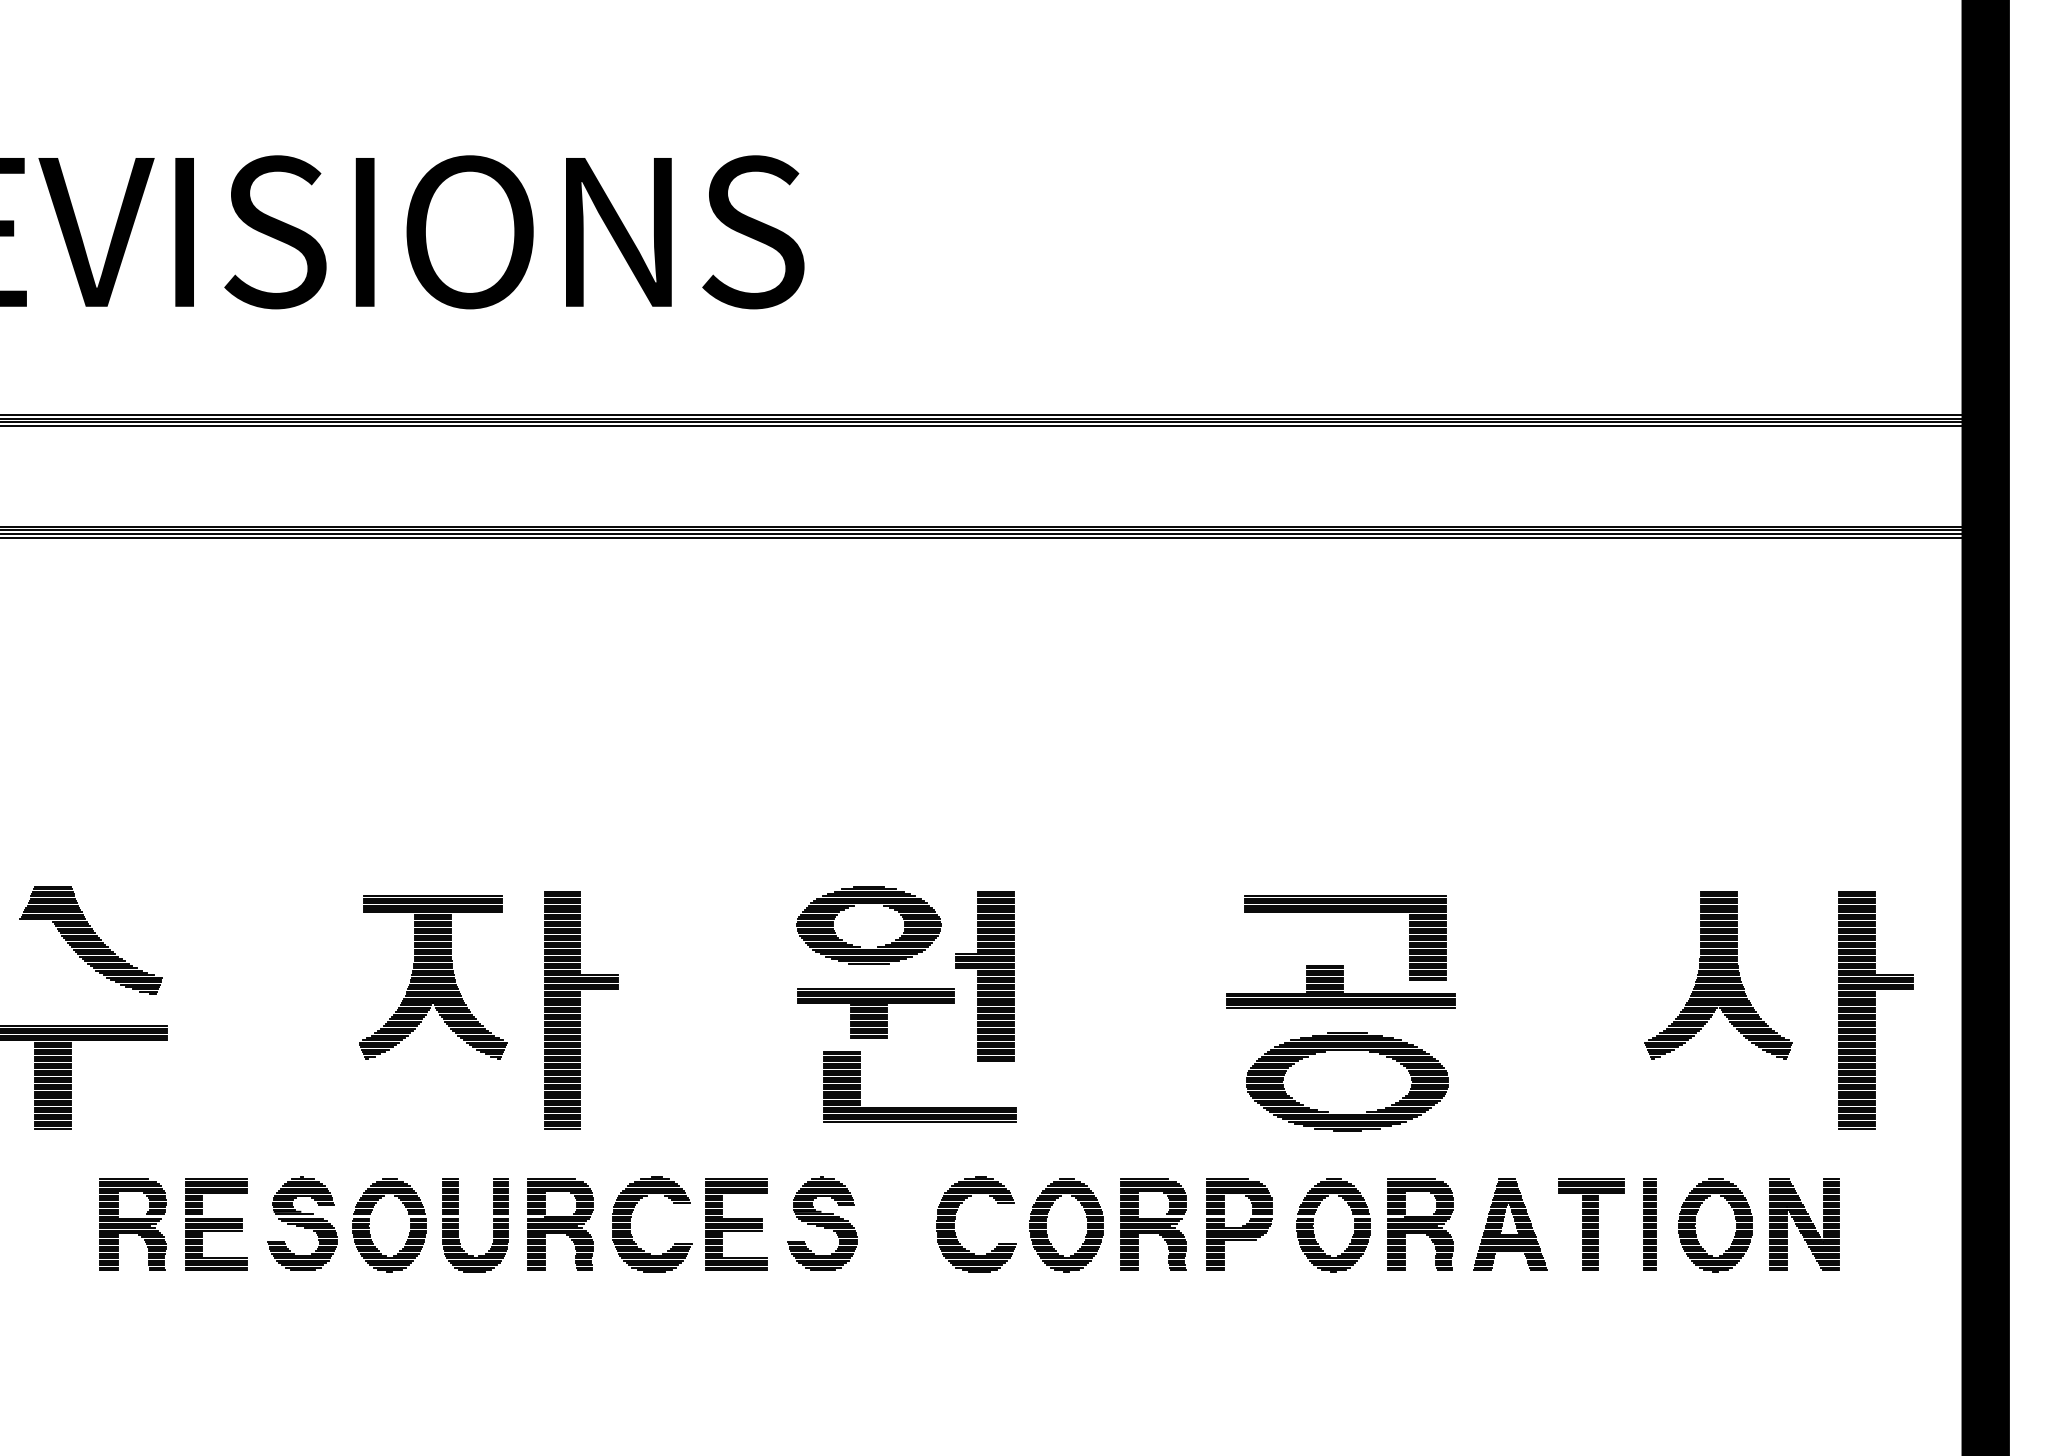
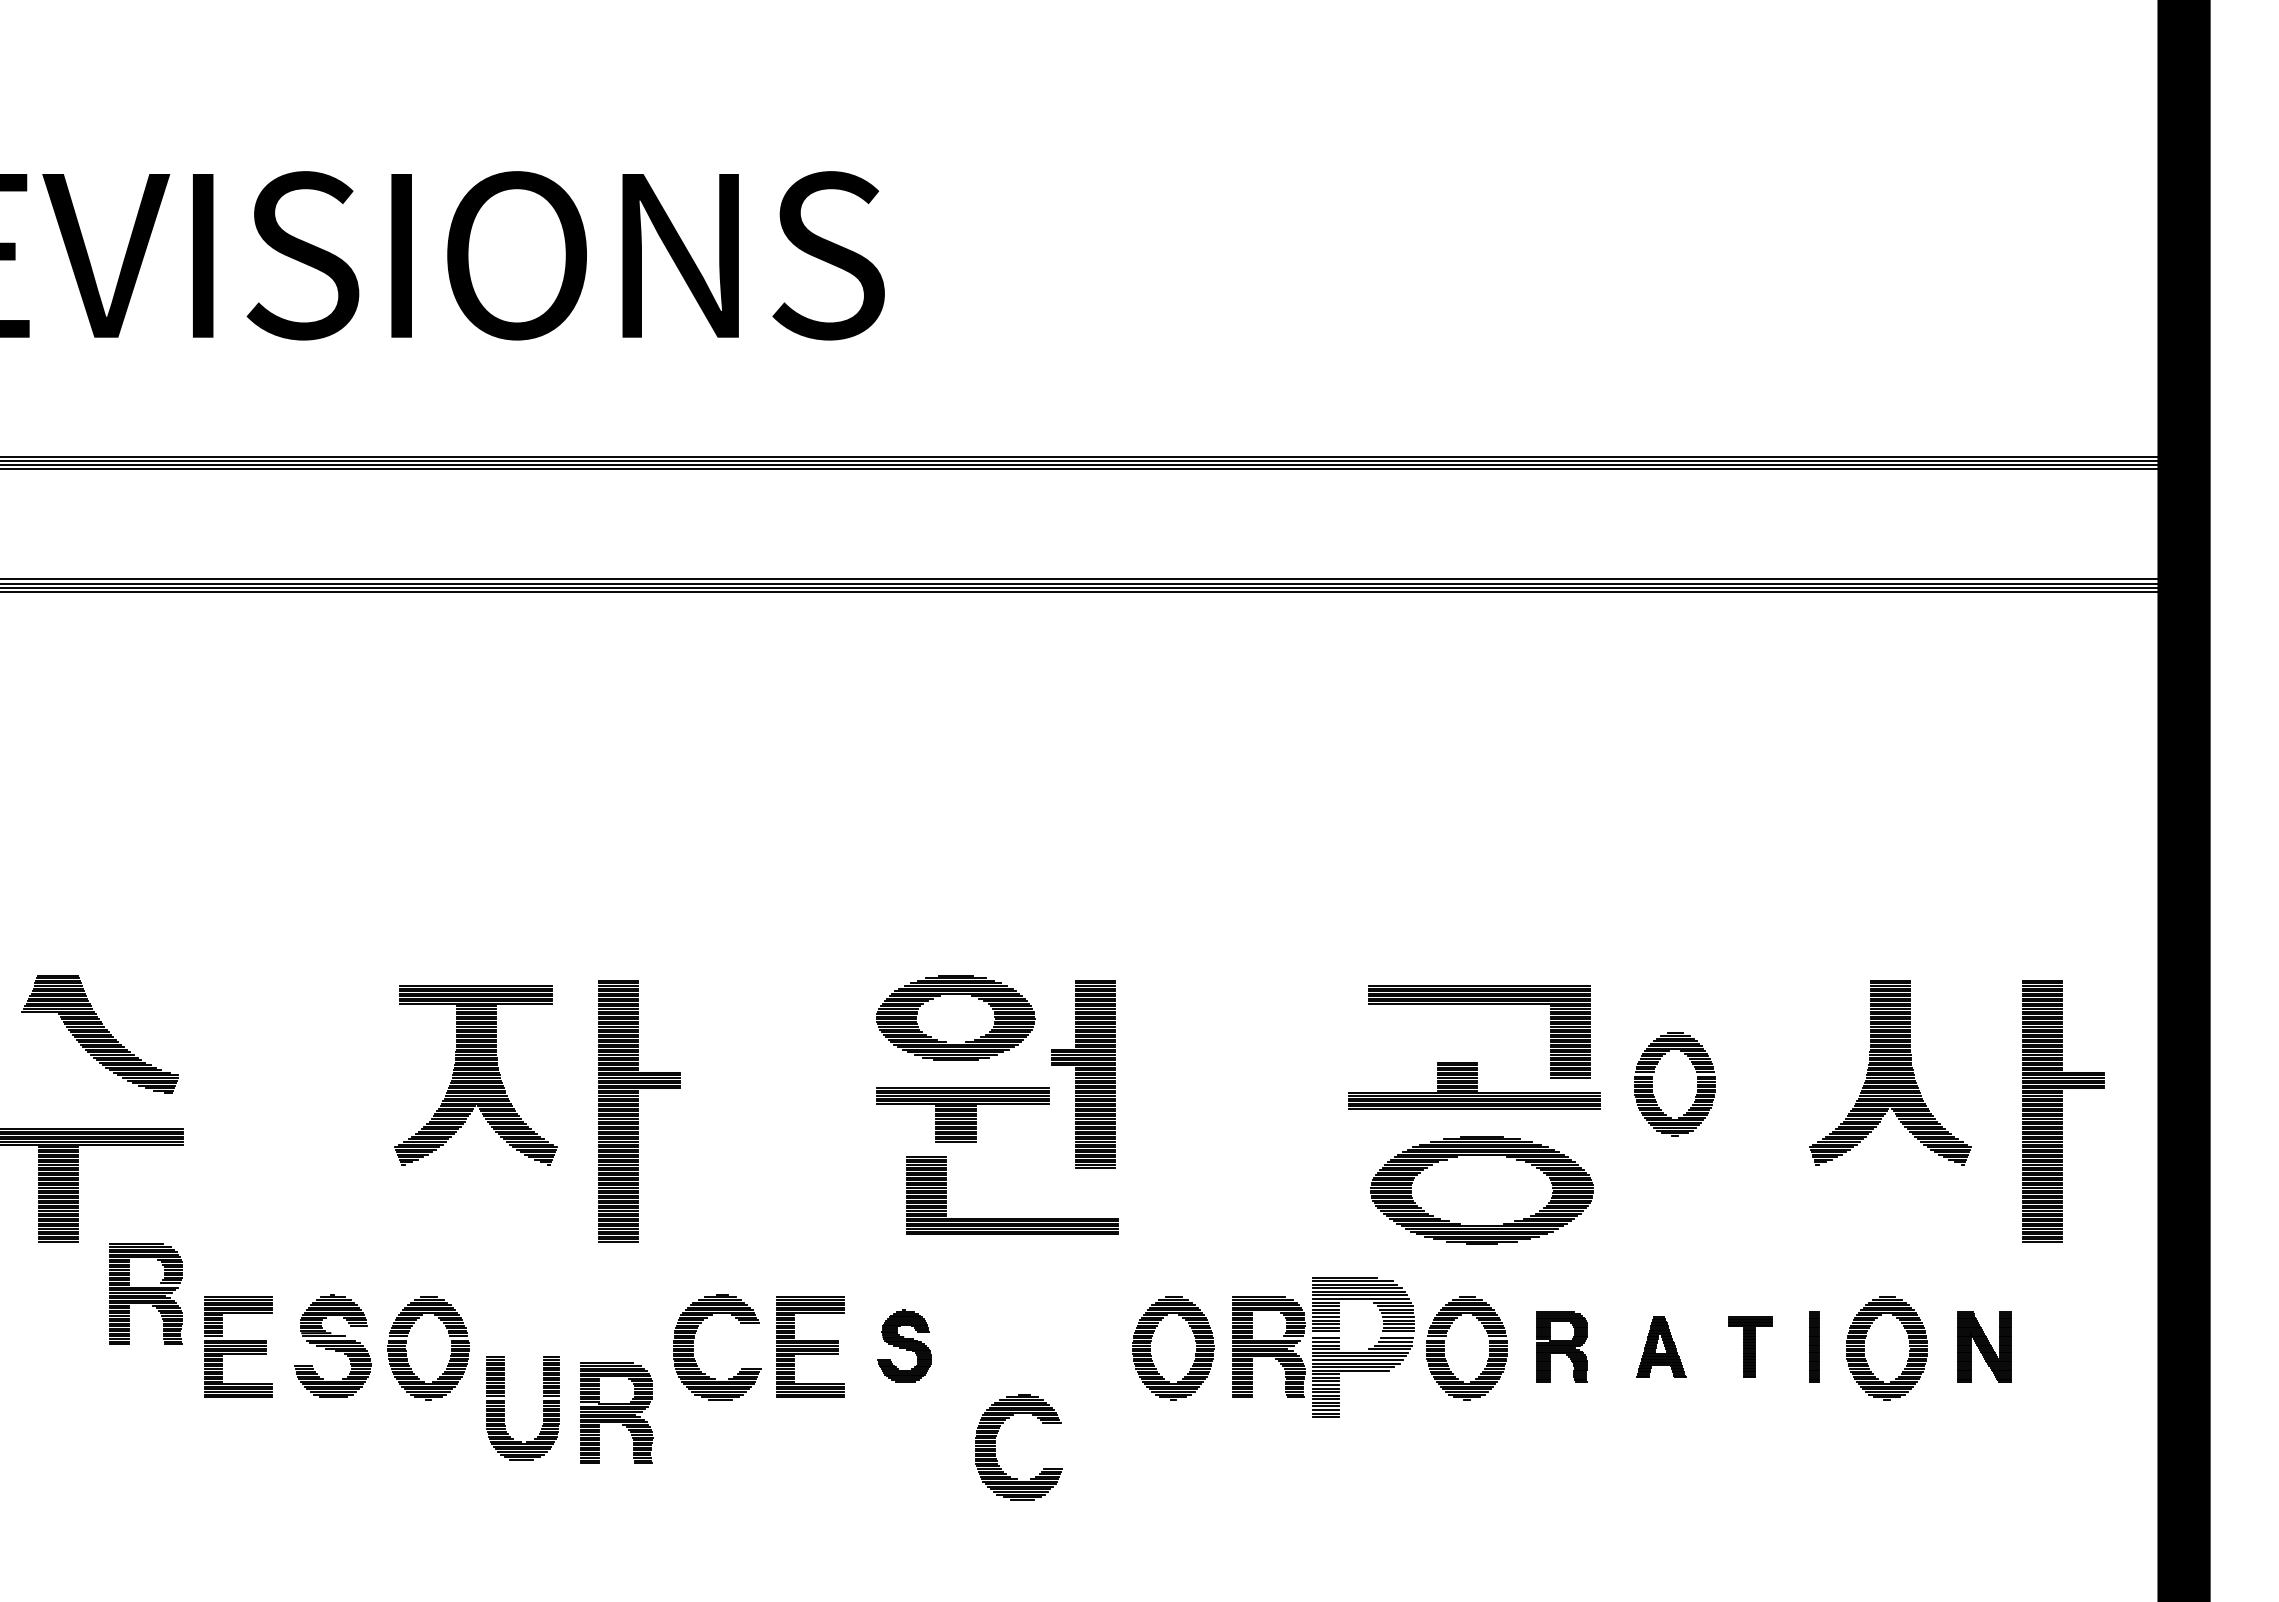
part: (1502, 985) -> (1652, 1084), added
part: (132, 1223) -> (145, 1293), moved
part: (560, 1223) -> (616, 1412), moved
part: (822, 1223) -> (904, 1345), size x0.7
part: (955, 1223) -> (995, 1446), moved
part: (1239, 1223) -> (1363, 1346), size x1.4
part: (1419, 1223) -> (1561, 1346), size x0.7
part: (1510, 1223) -> (1661, 1346), size x0.6
part: (1590, 1223) -> (1749, 1346), size x0.6
part: (1649, 1223) -> (1814, 1346), size x0.7
part: (1804, 1223) -> (1984, 1346), size x0.7
part: (458, 1225) -> (504, 1408), moved

